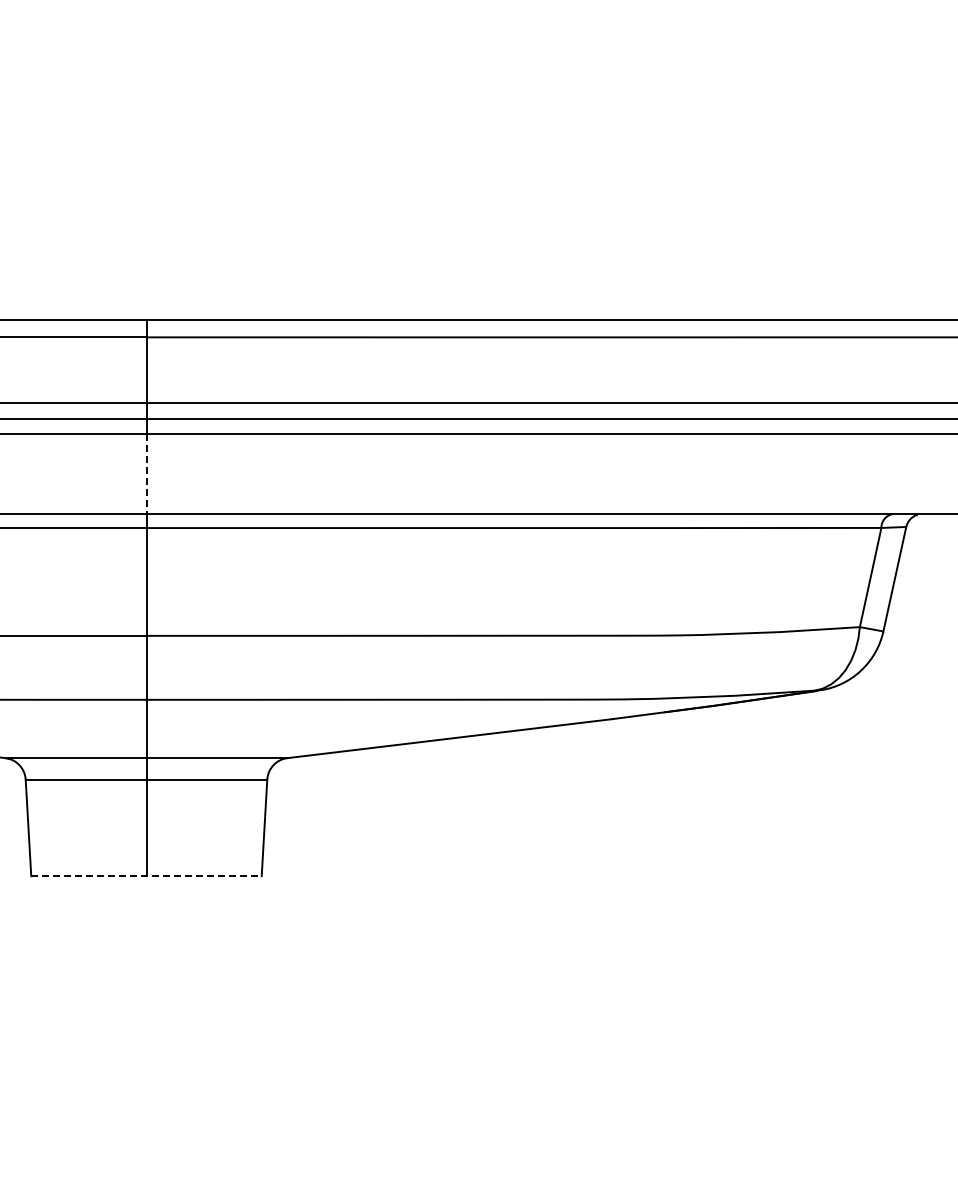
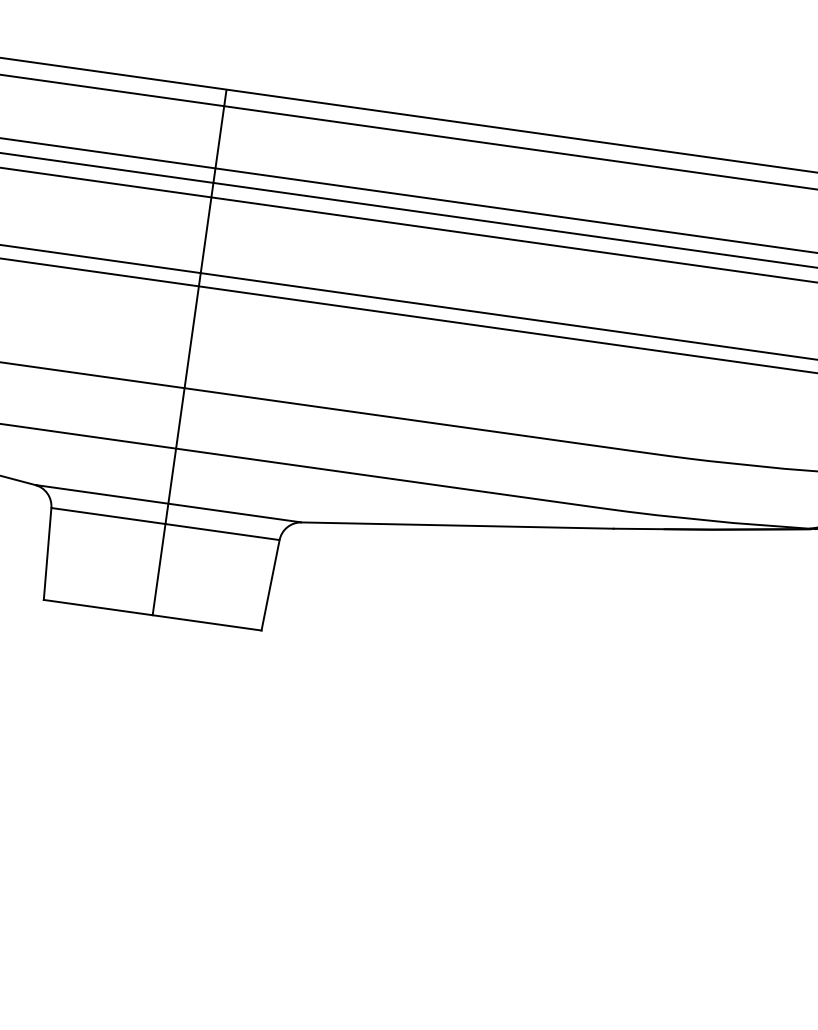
line: (146, 474) -> (206, 235), dashed -> solid
line: (146, 876) -> (152, 615), dashed -> solid

